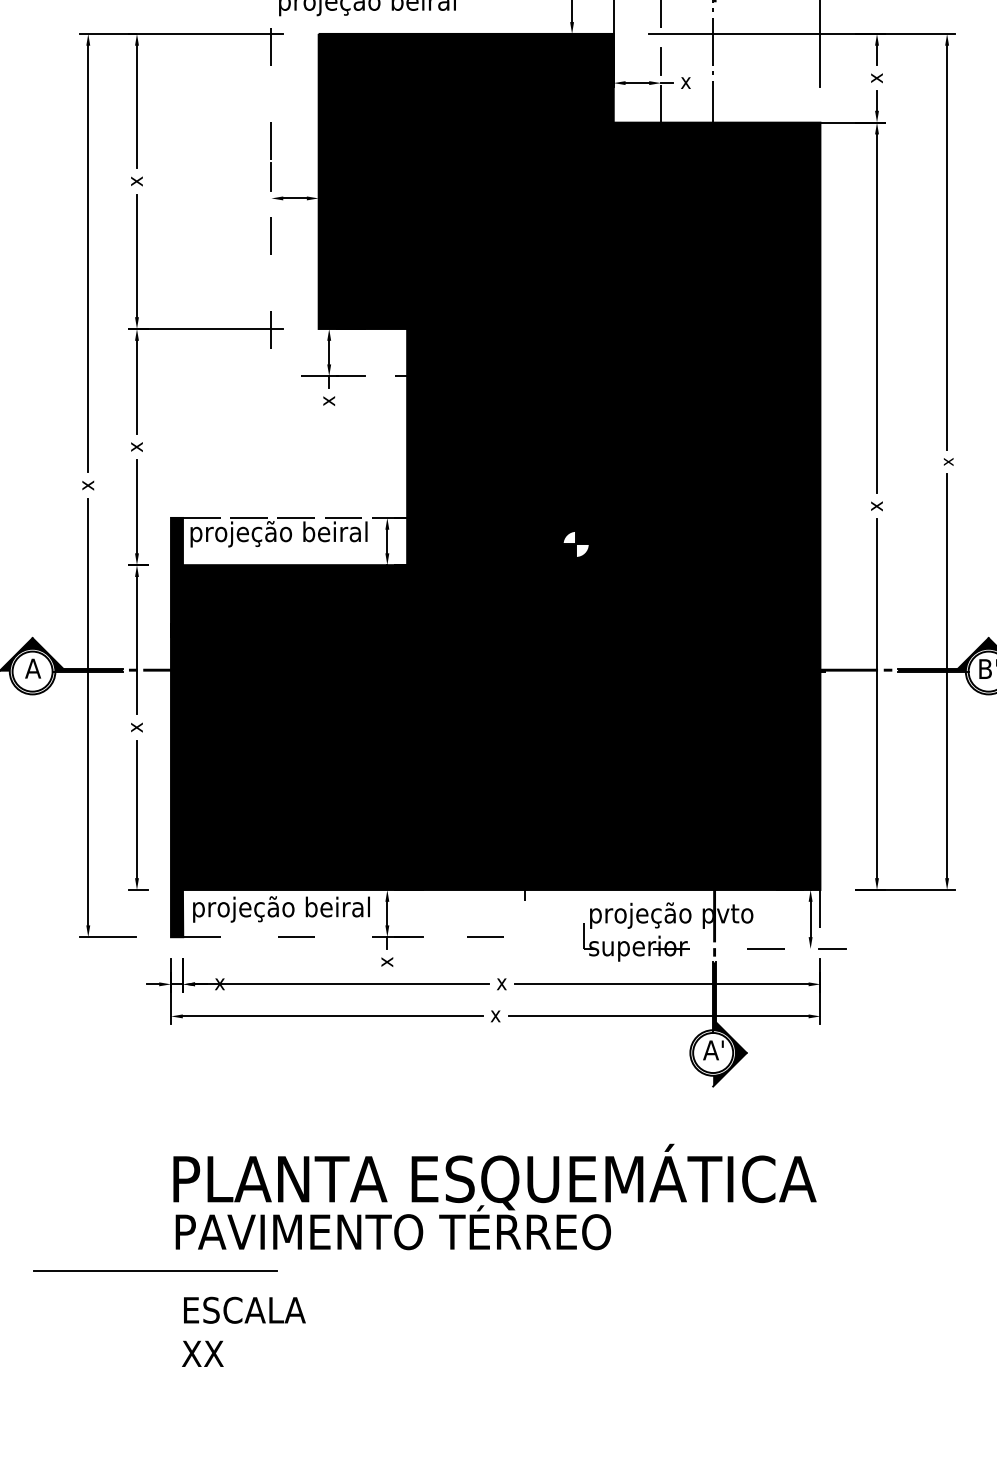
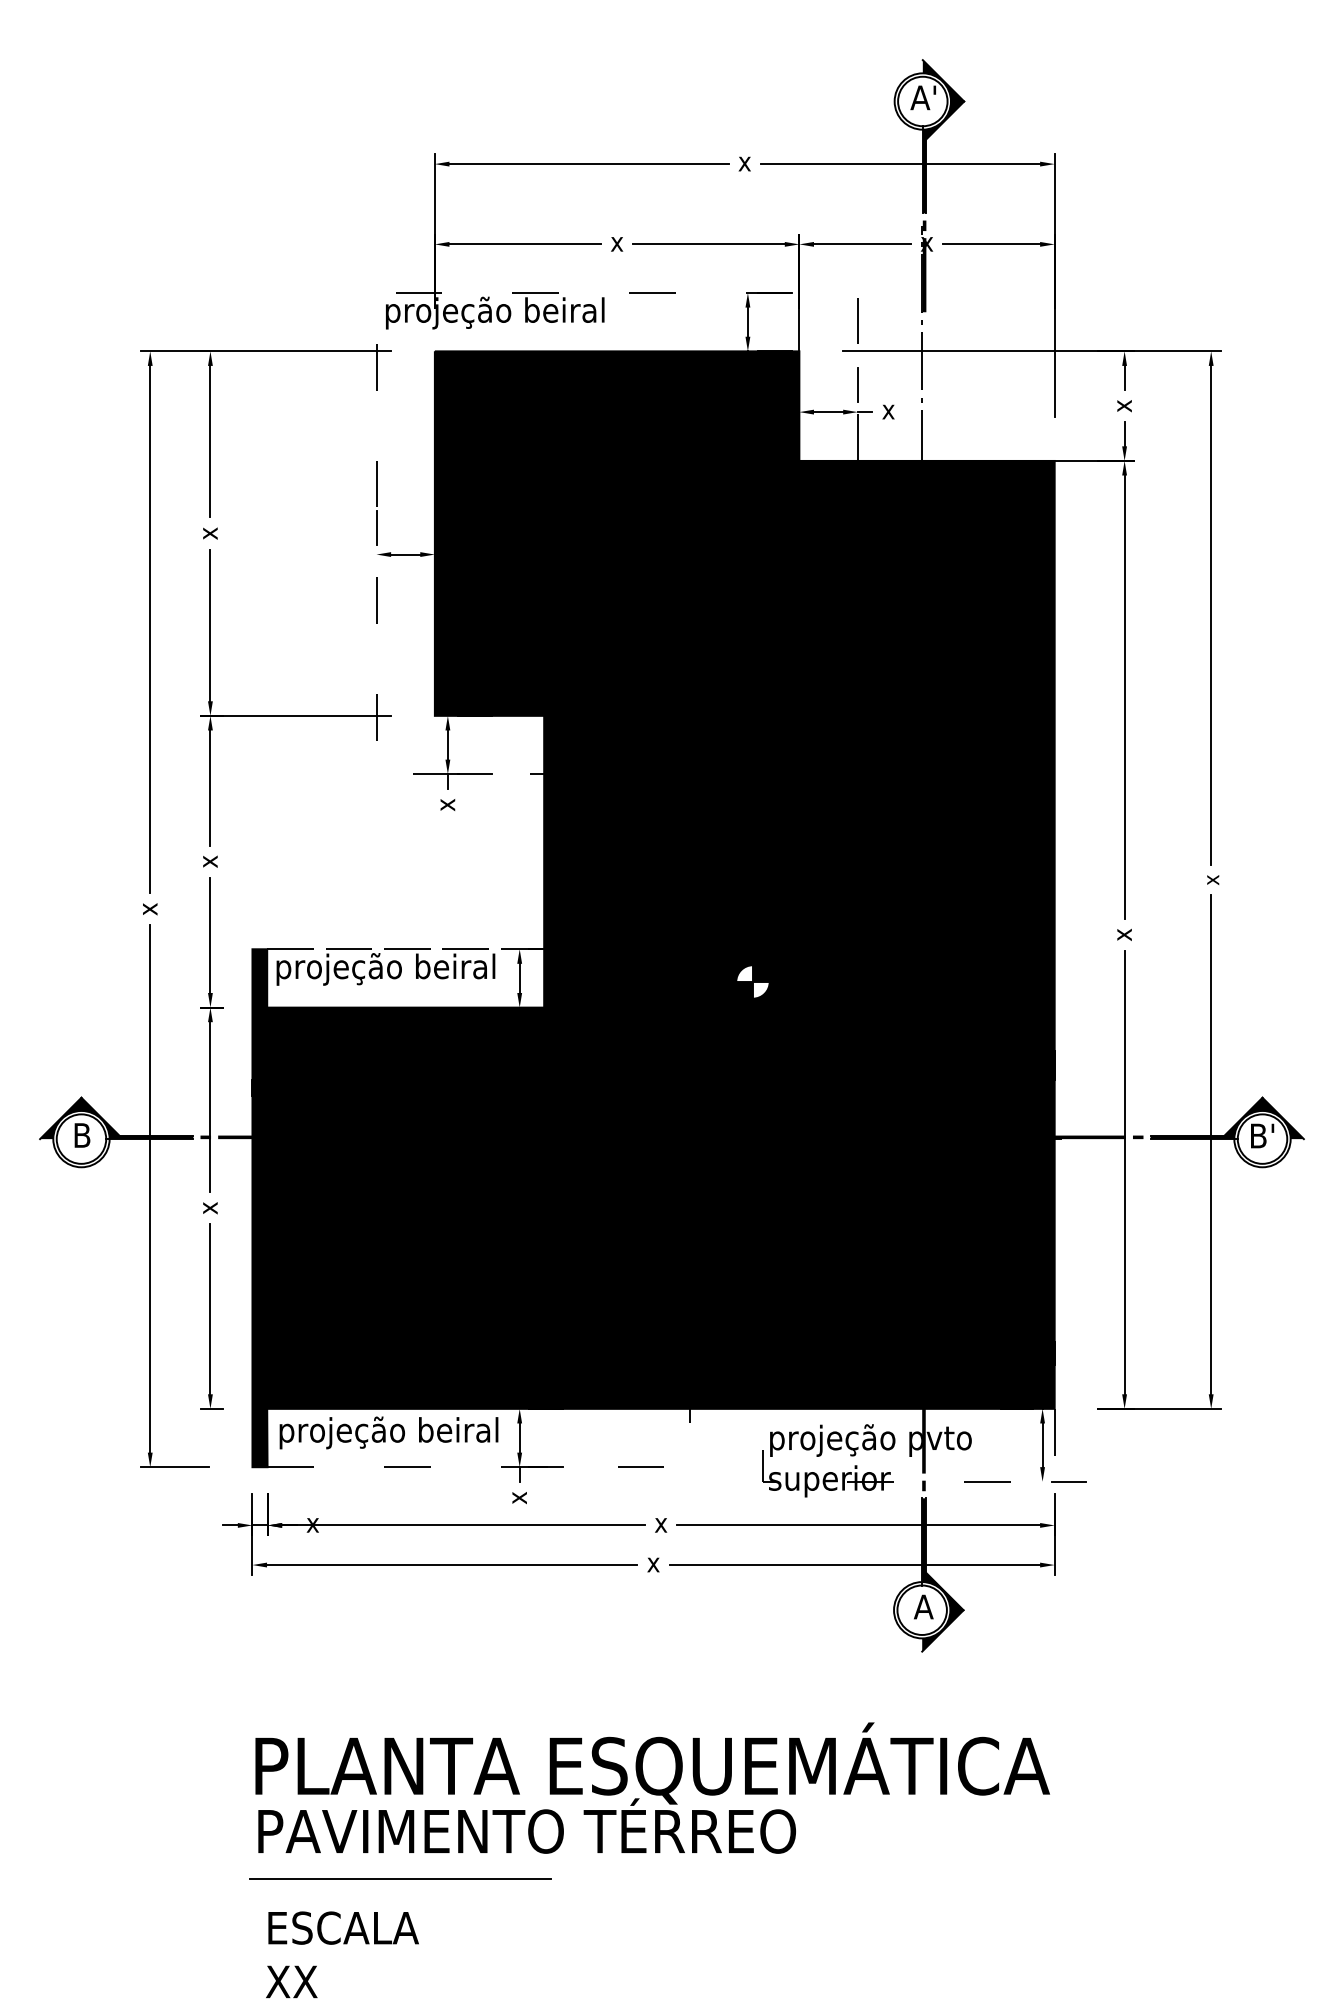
text: (32, 668) -> (81, 1135), A -> B
text: (713, 1049) -> (922, 1606), A' -> A
line: (155, 1270) -> (400, 1878), moved

